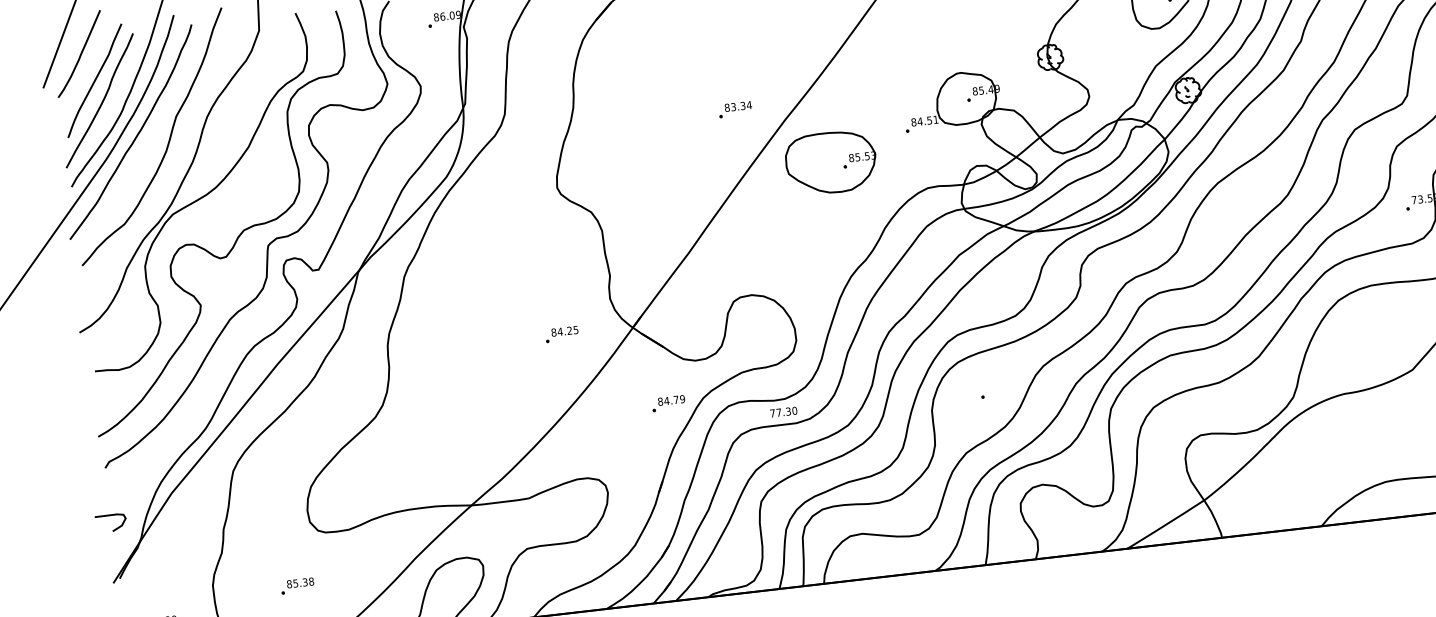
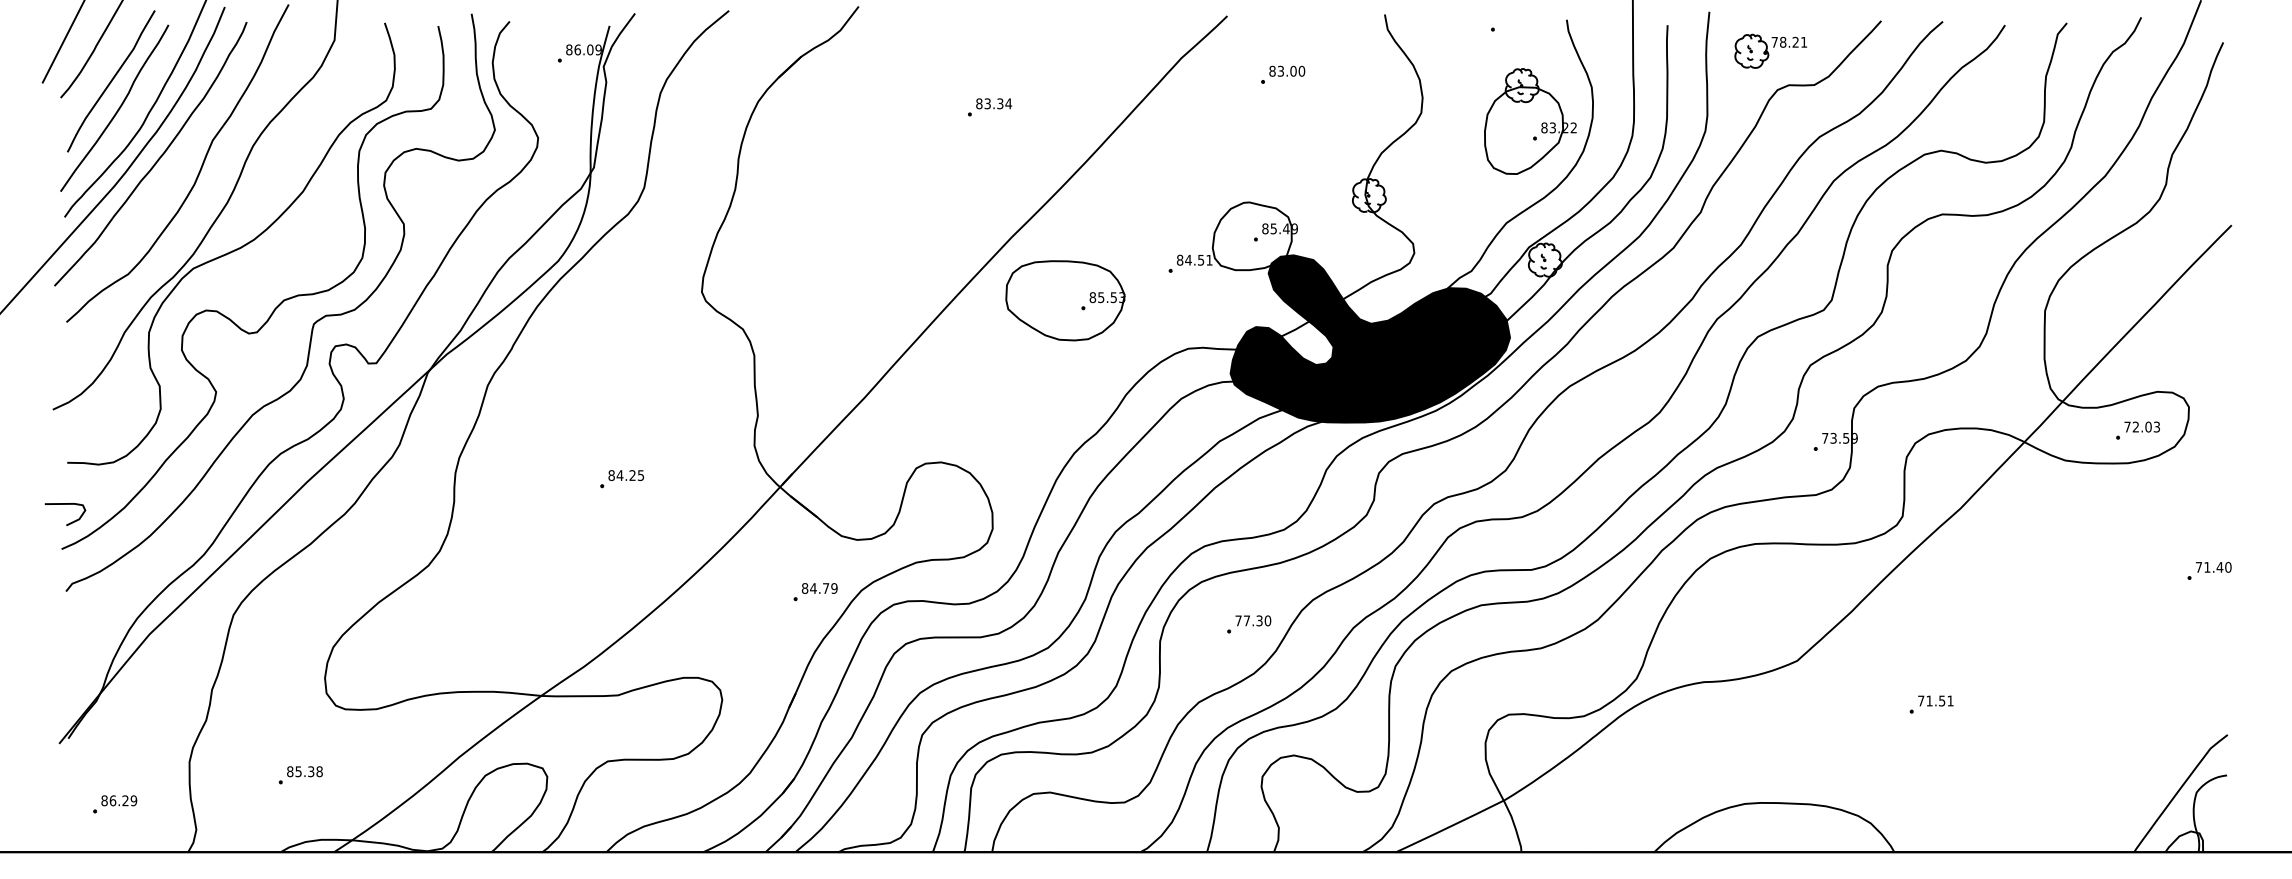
part: (735, 109) -> (990, 107), moved
fill: (1063, 164) -> (1370, 338), added
part: (562, 334) -> (622, 479), moved
text: (783, 411) -> (1253, 620), moved
curve: (115, 528) -> (70, 522), moved

